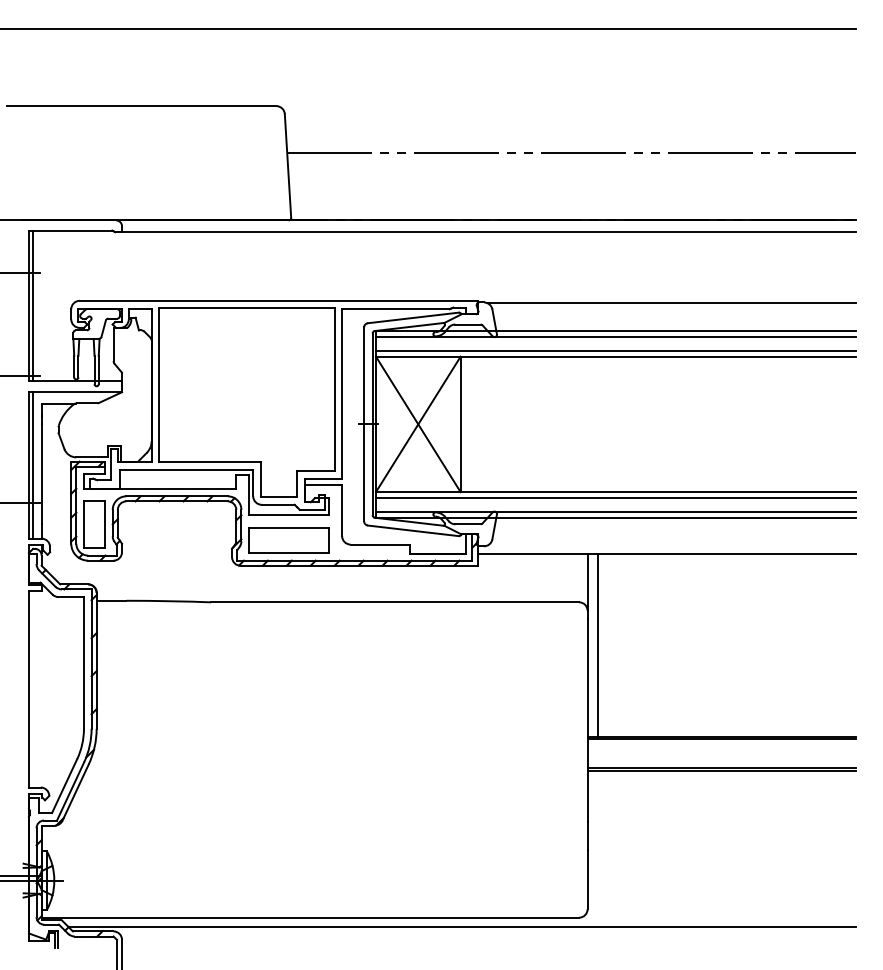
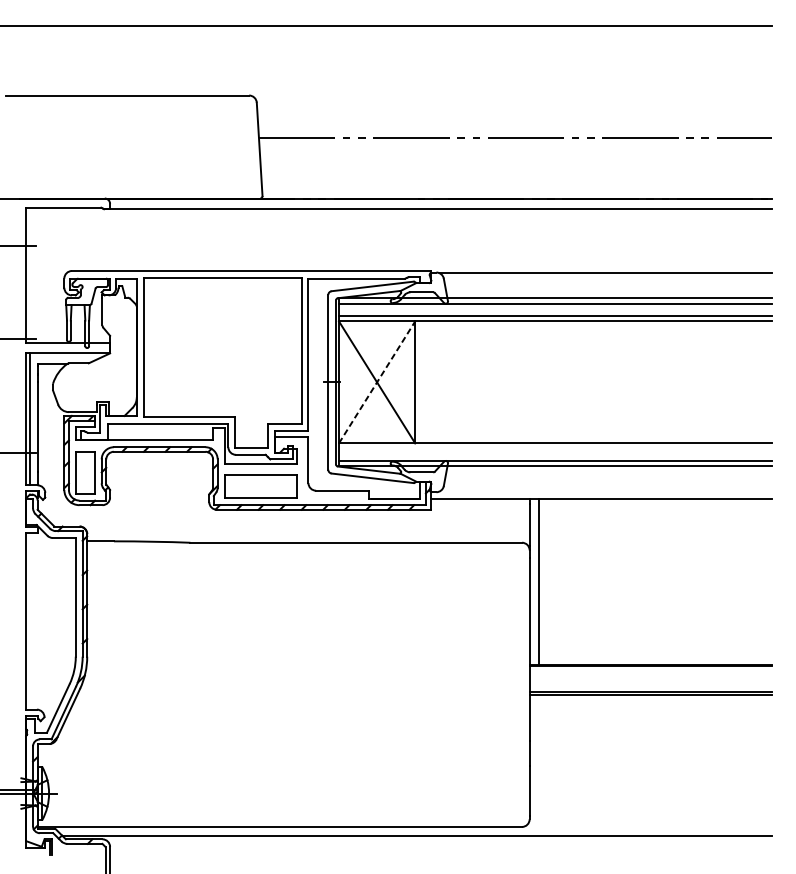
line: (33, 305) -> (30, 275), removed
line: (418, 424) -> (377, 382), solid -> dashed
line: (615, 498) -> (554, 449), removed

